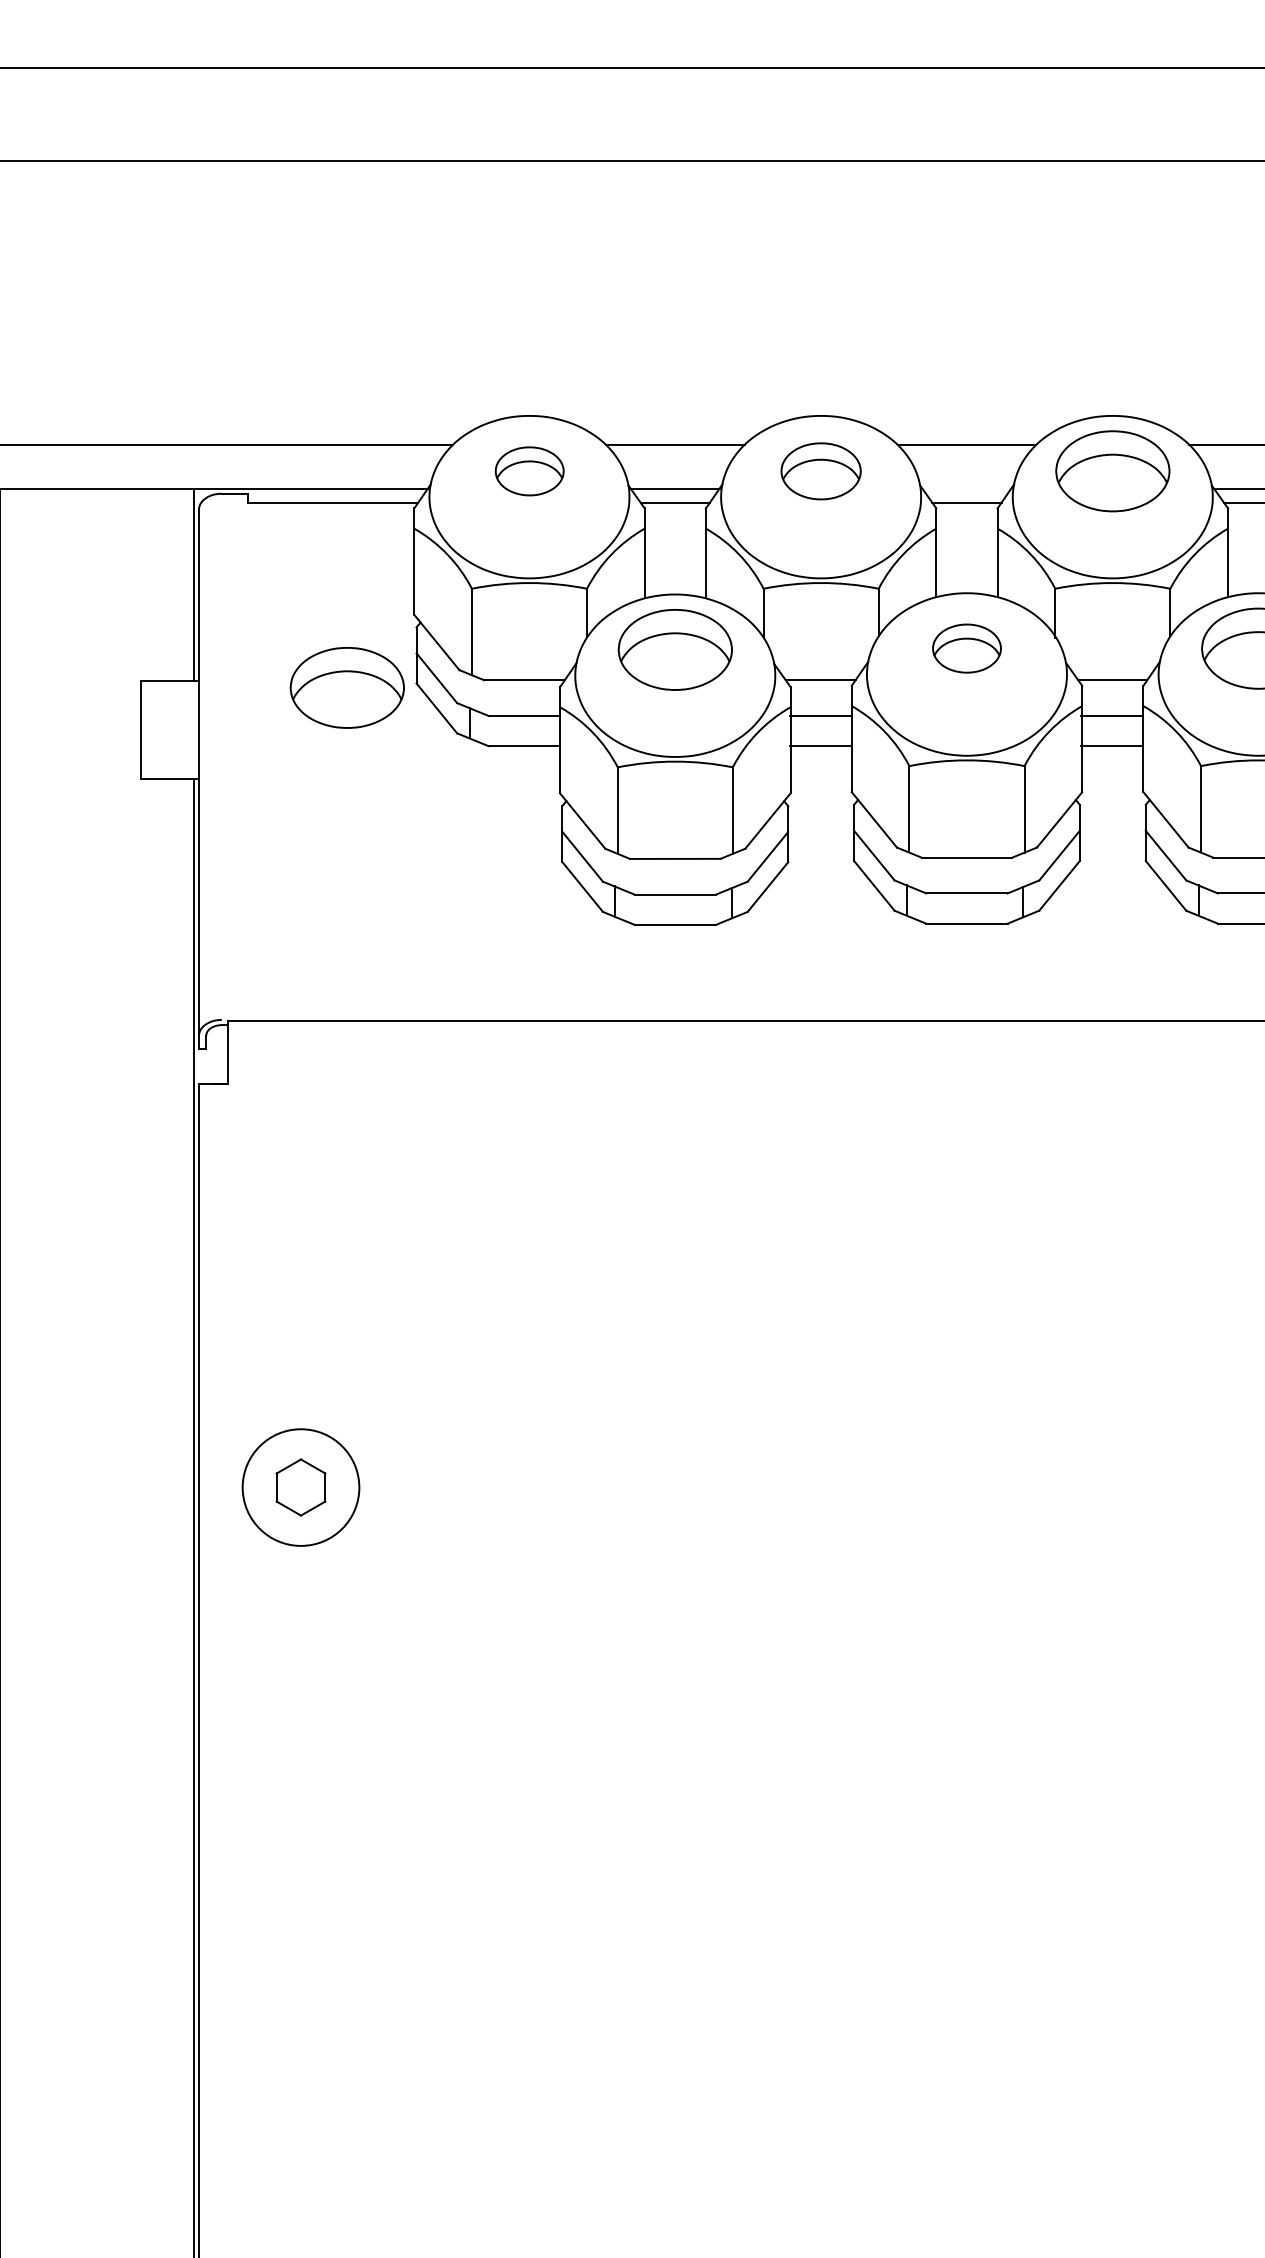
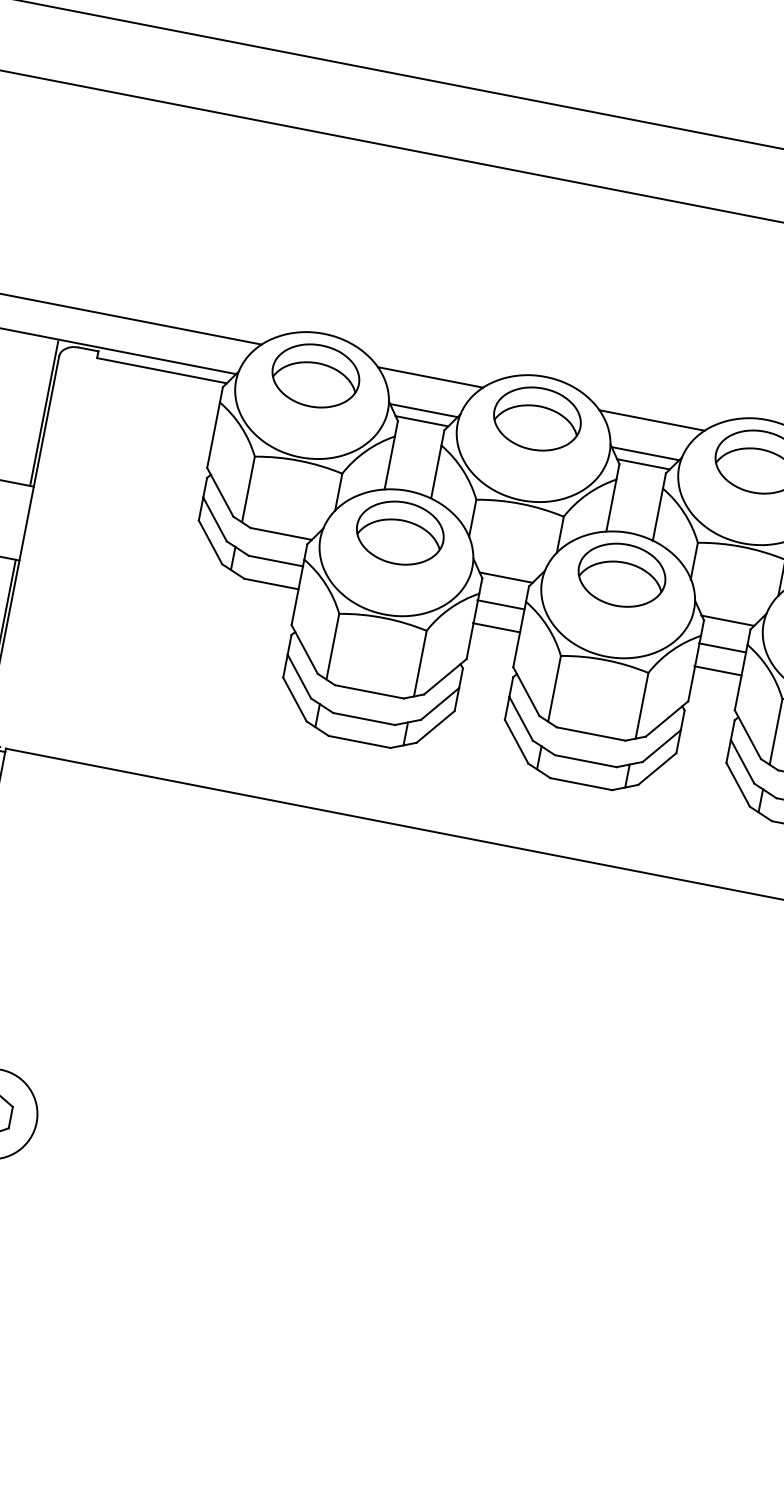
part: (529, 471) -> (315, 376), size x1.67
part: (820, 471) -> (536, 419), size x1.43
line: (966, 488) -> (645, 453), added
part: (966, 648) -> (621, 575), size x1.67
part: (346, 687) -> (145, 513), removed

